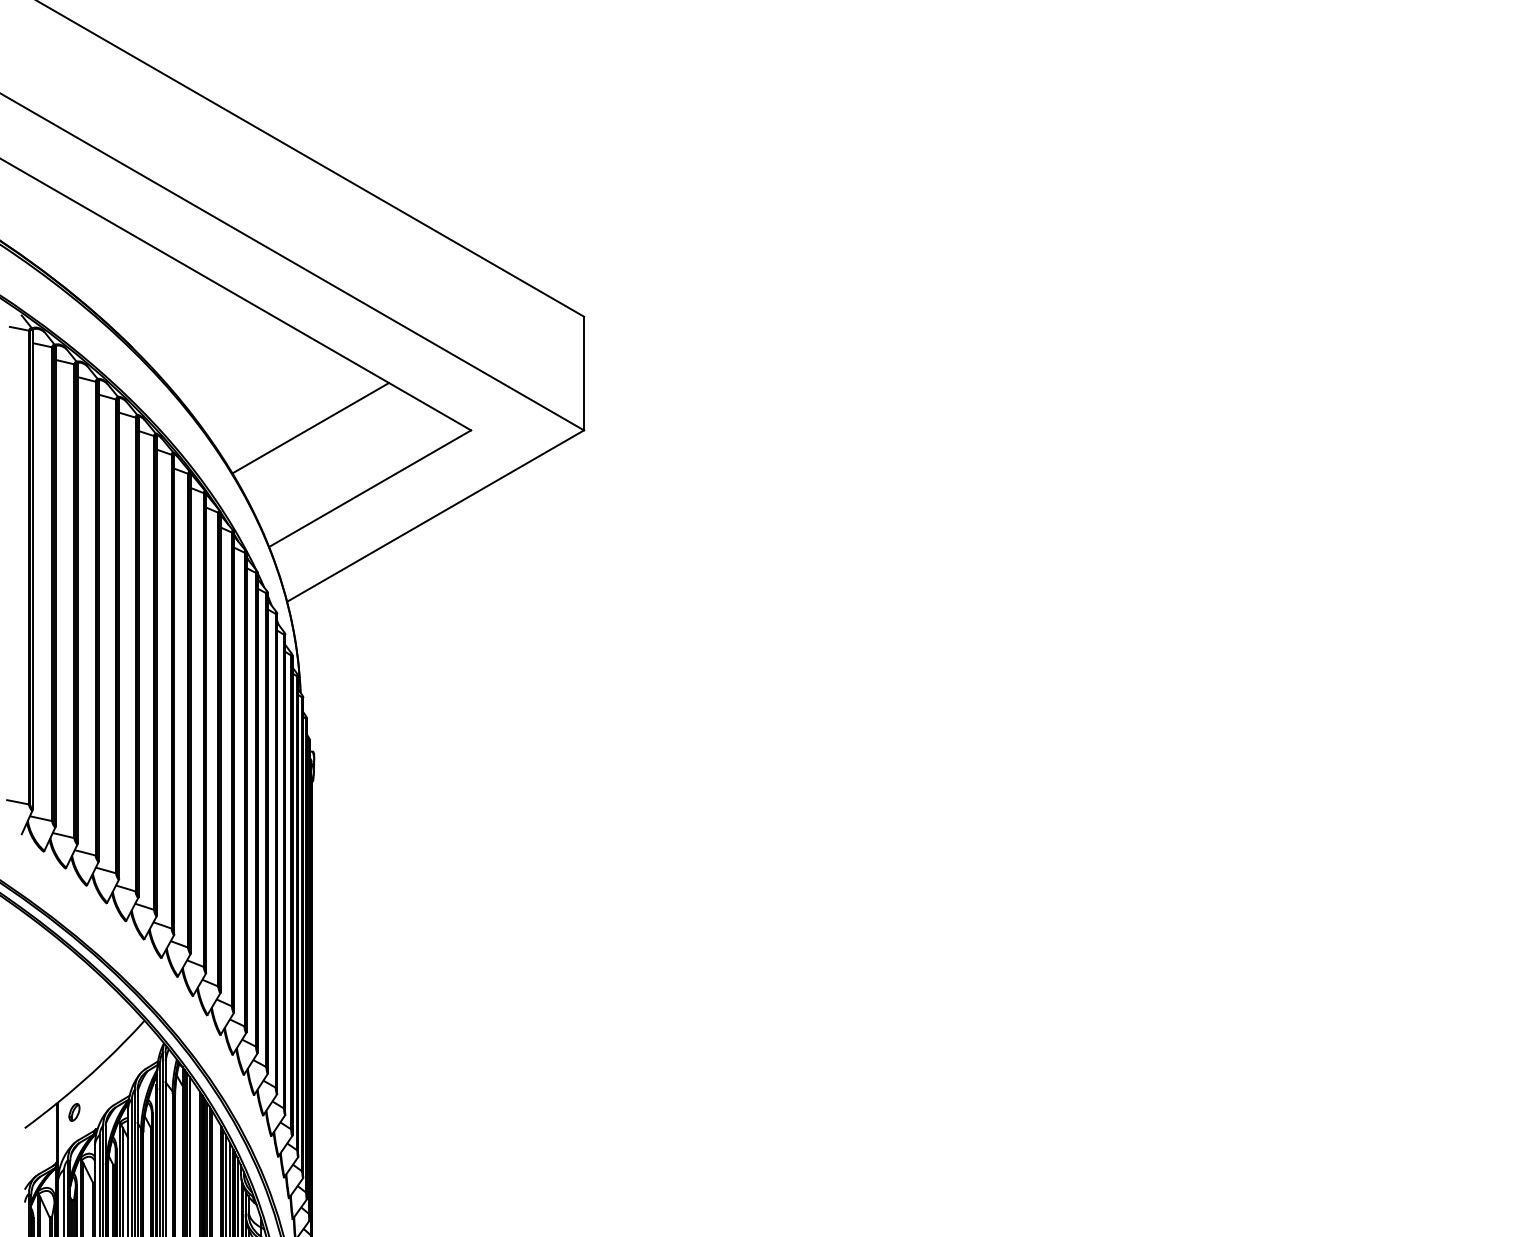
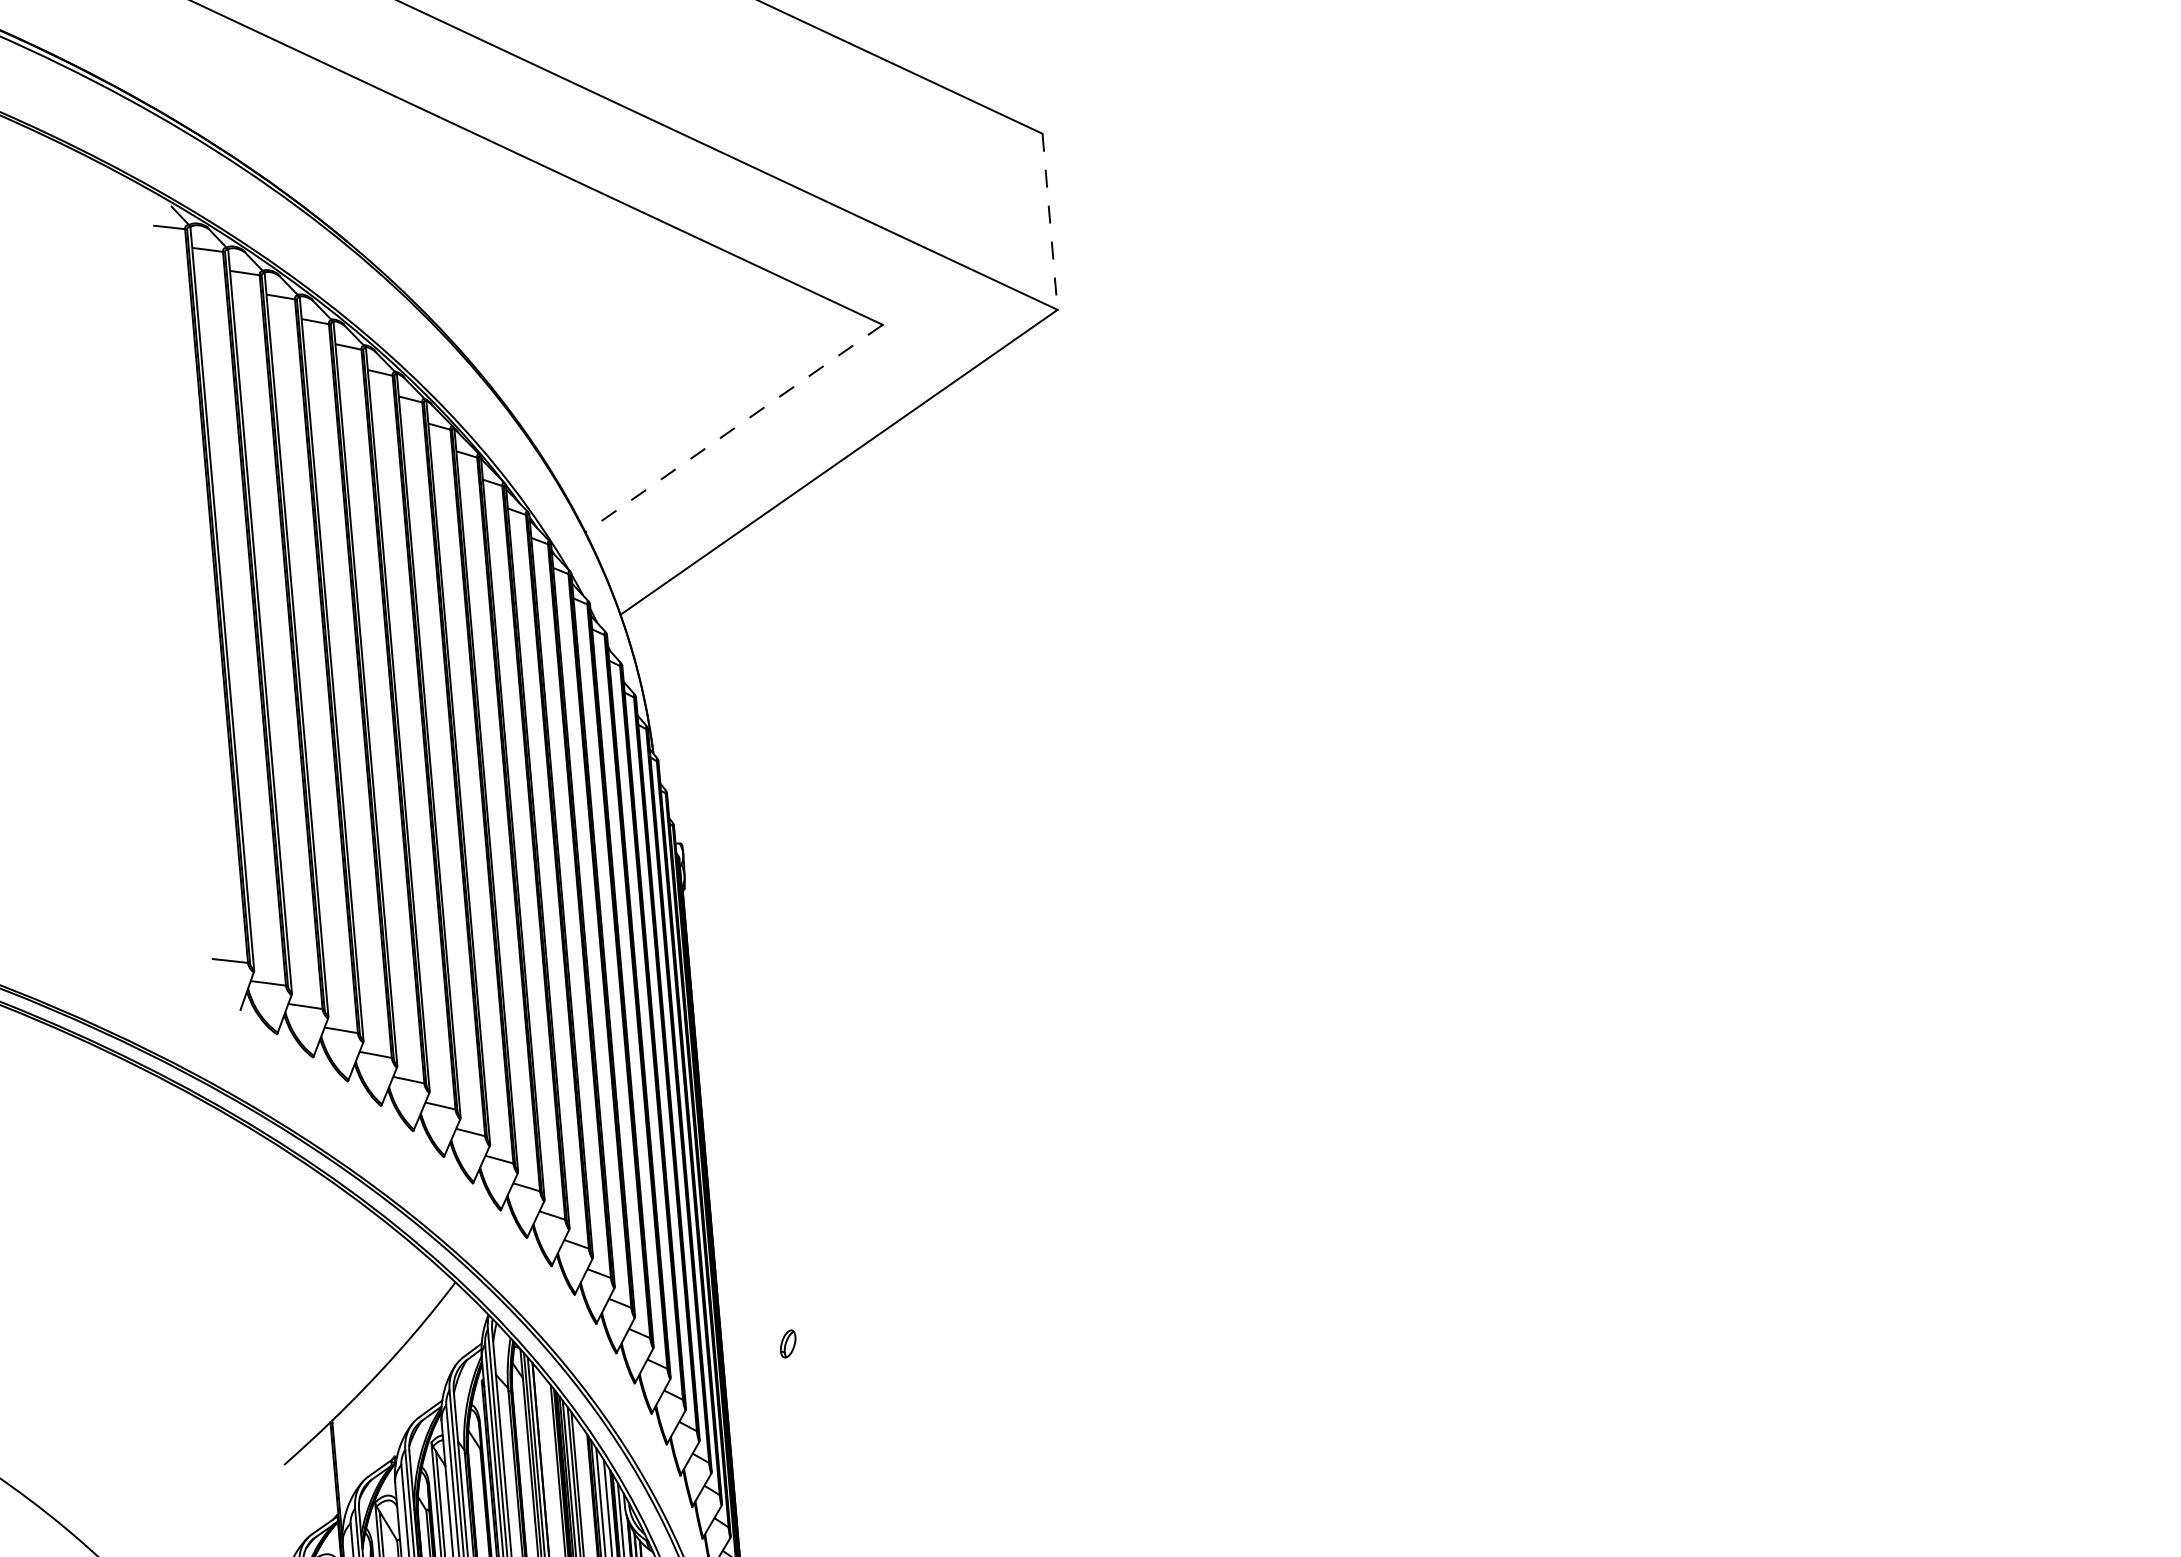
line: (584, 373) -> (1050, 221), solid -> dashed
line: (310, 428) -> (633, 343), removed
line: (370, 488) -> (734, 428), solid -> dashed
part: (74, 1112) -> (788, 1344), moved

